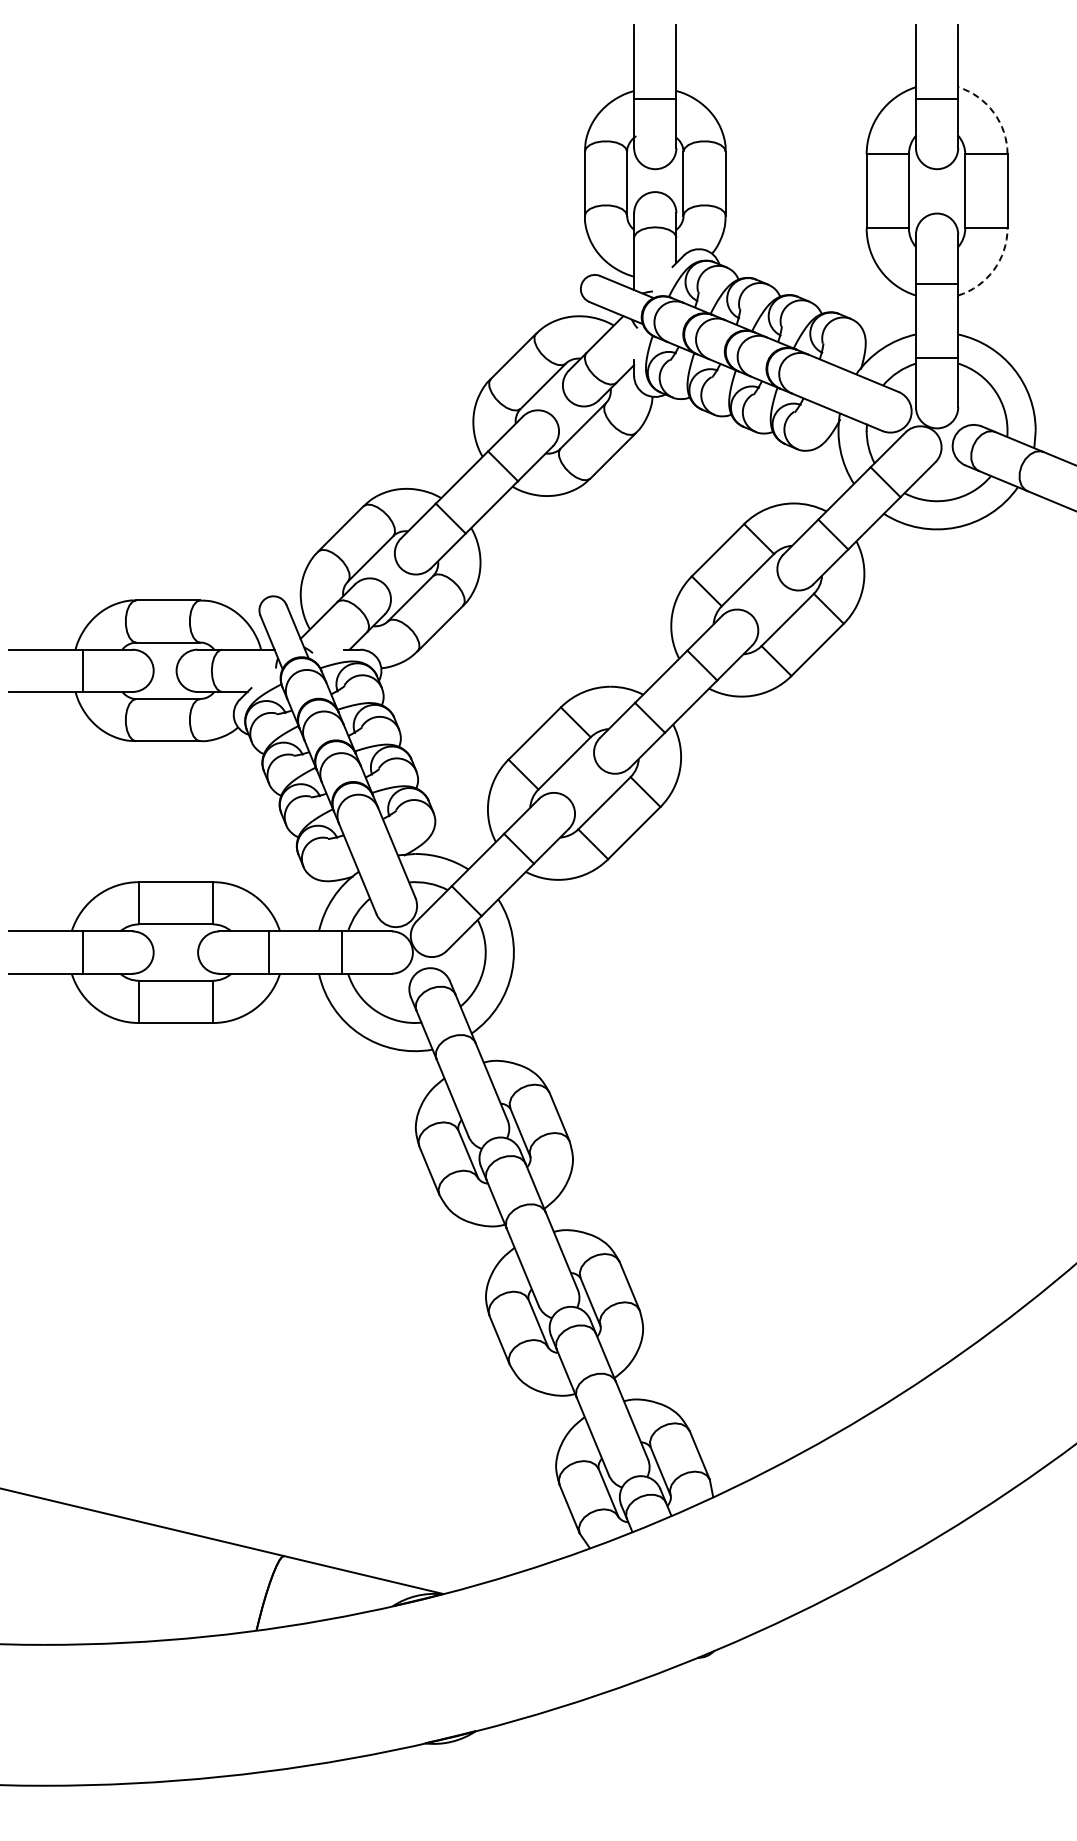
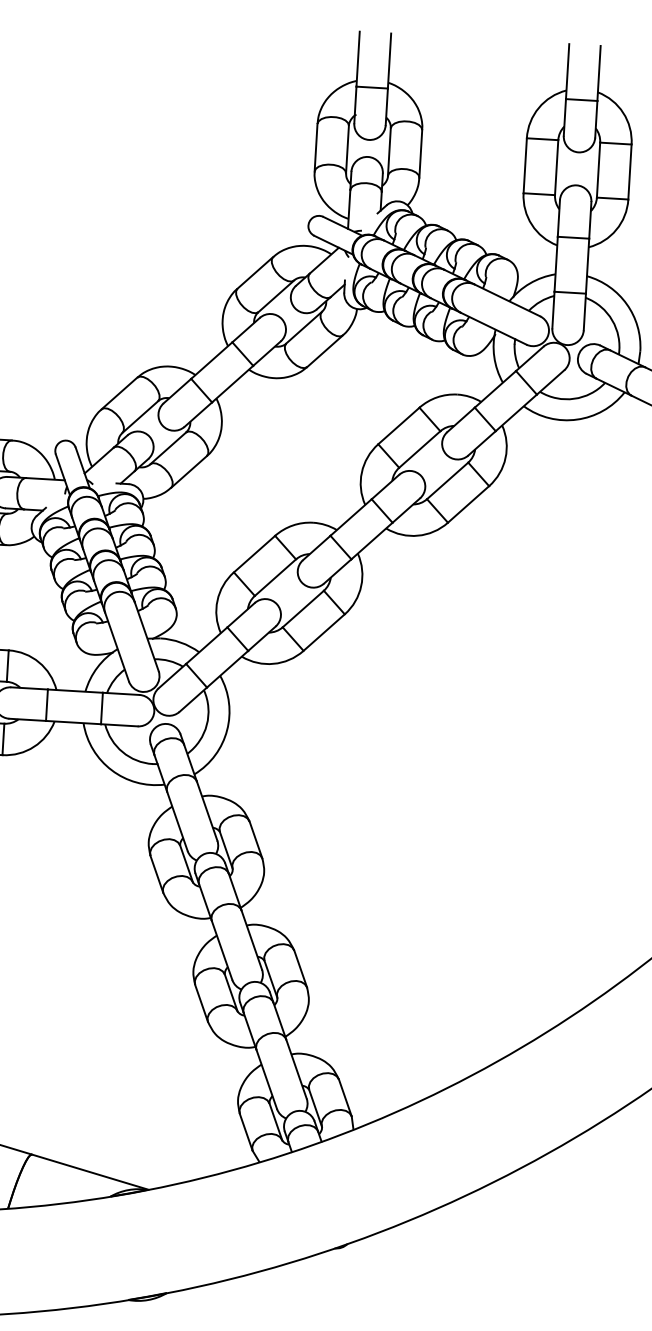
arc: (993, 112) -> (623, 112), dashed -> solid
arc: (993, 270) -> (616, 230), dashed -> solid

